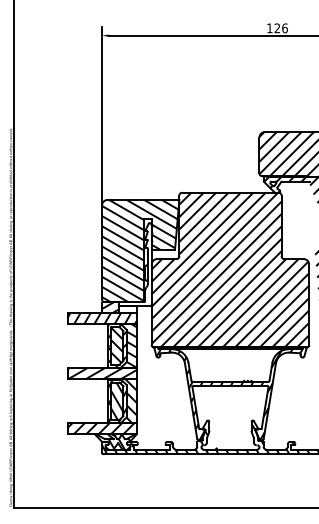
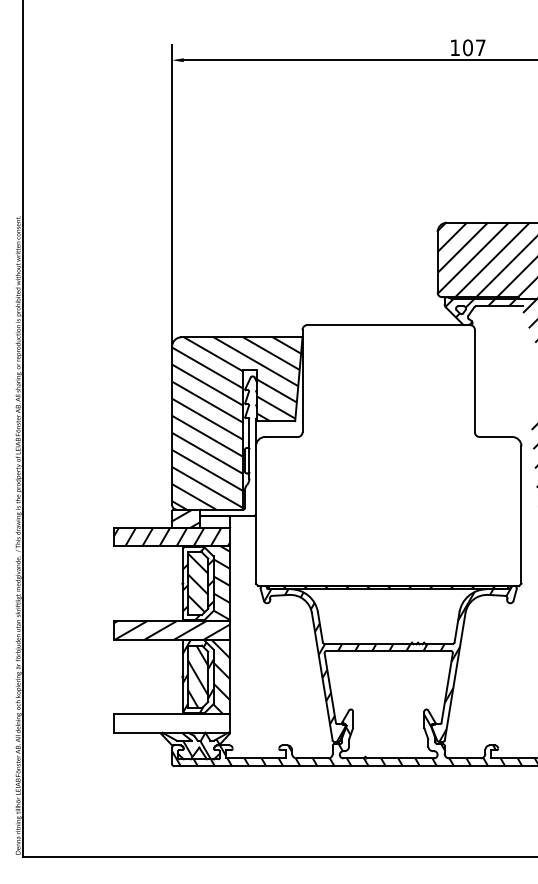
text: (280, 28) -> (473, 48), 126 -> 107
hatch: (230, 269) -> (388, 454), removed
hatch: (101, 428) -> (171, 722), removed

